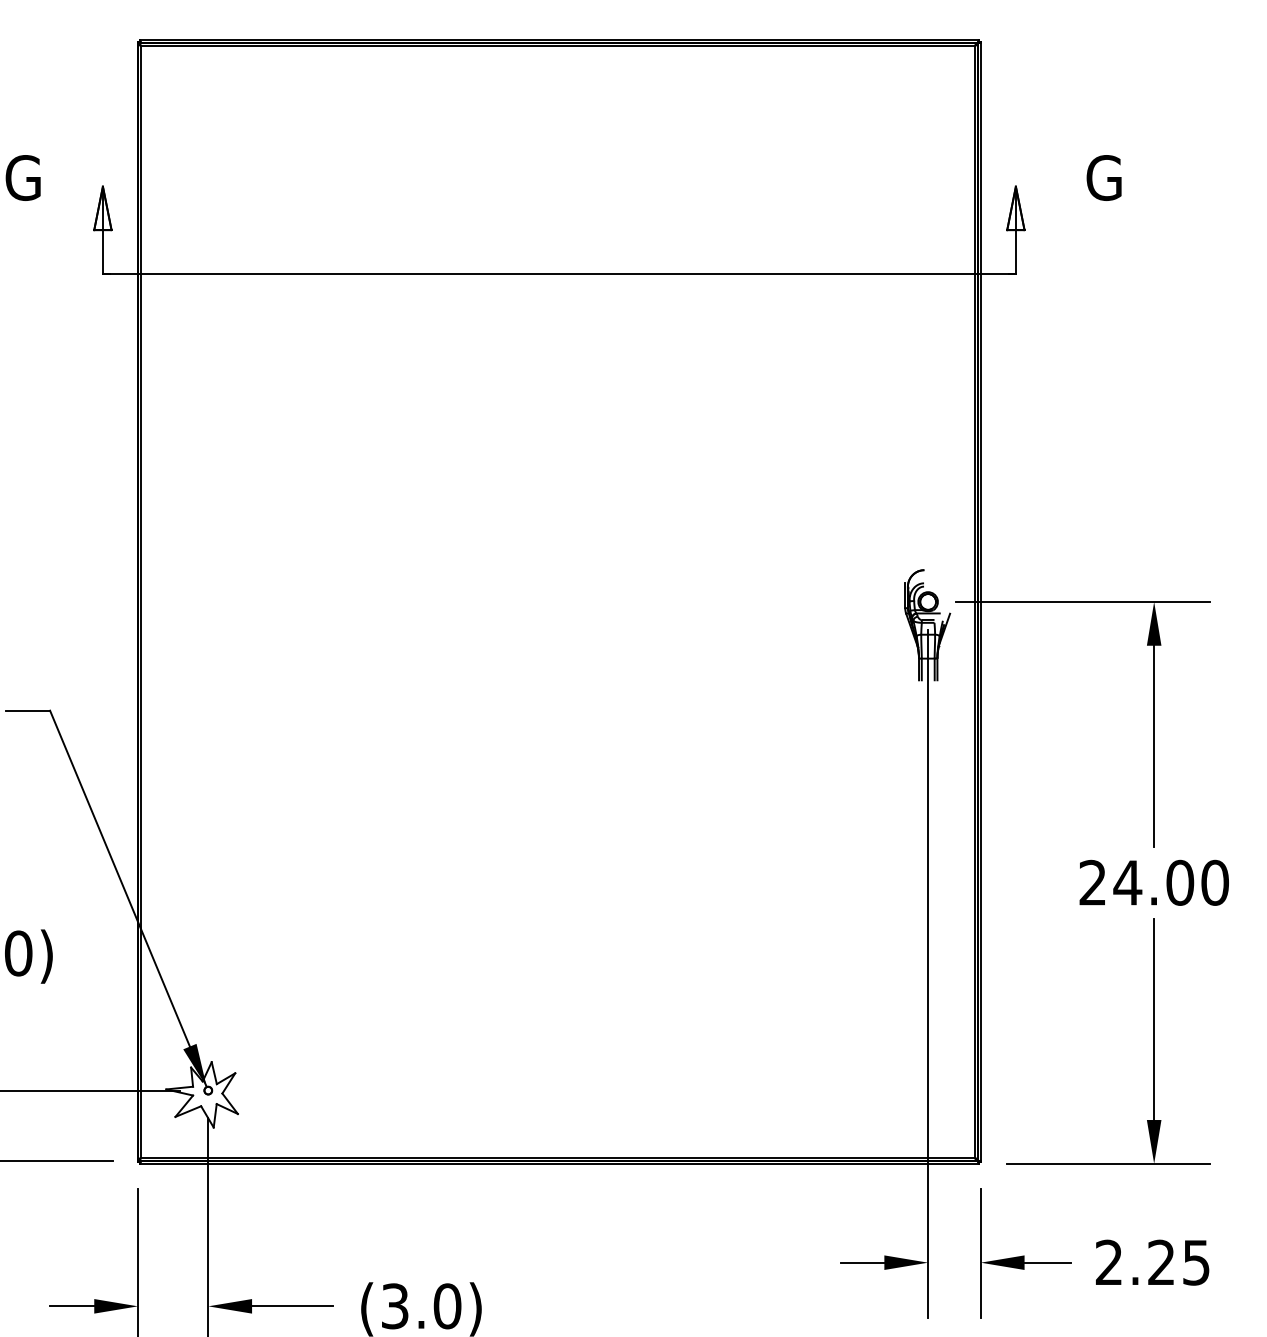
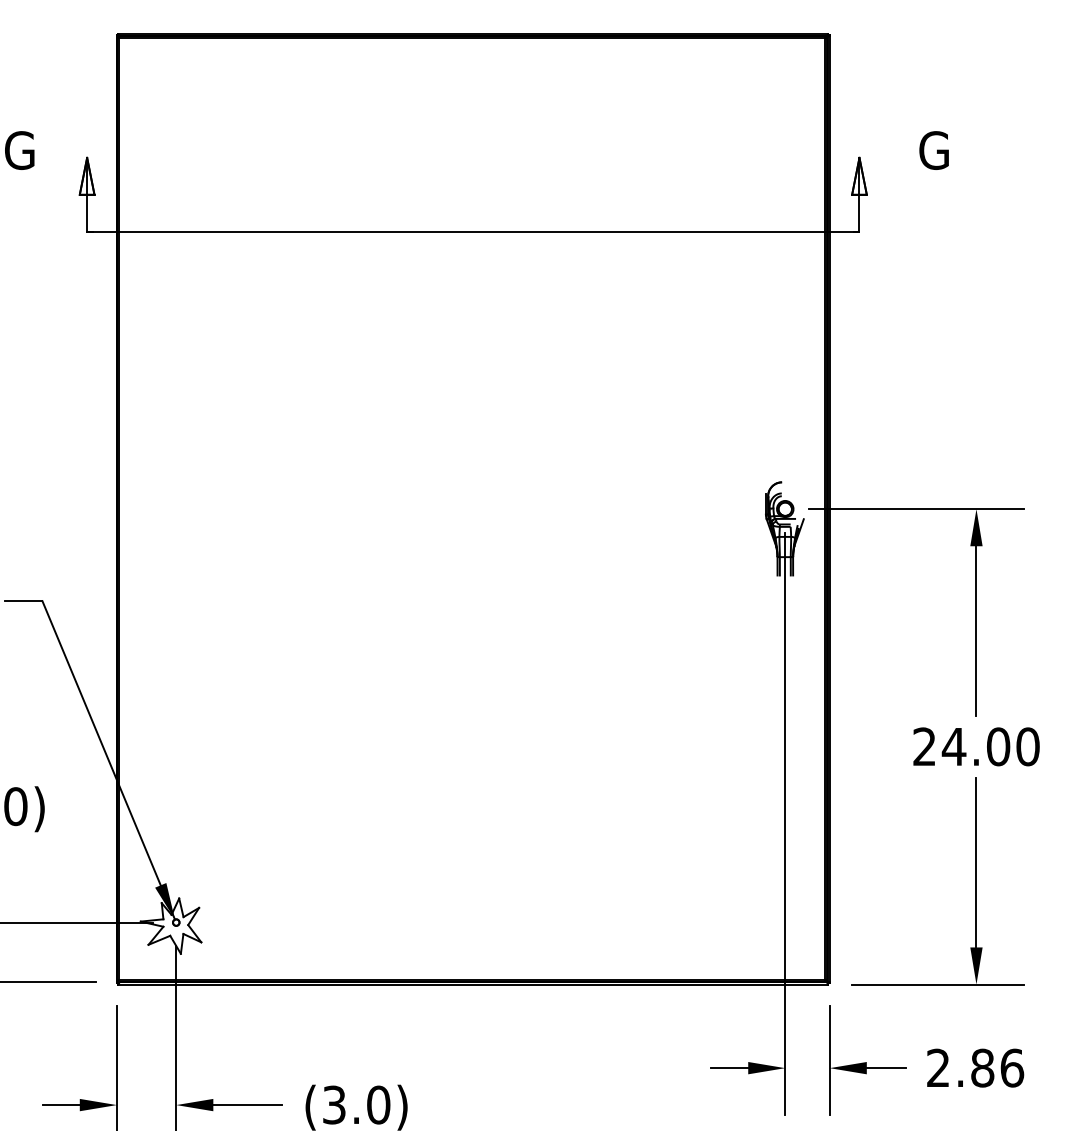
text: (1179, 1261) -> (997, 1067), 2.25 -> 2.86

